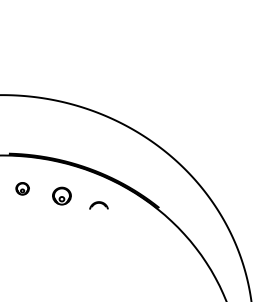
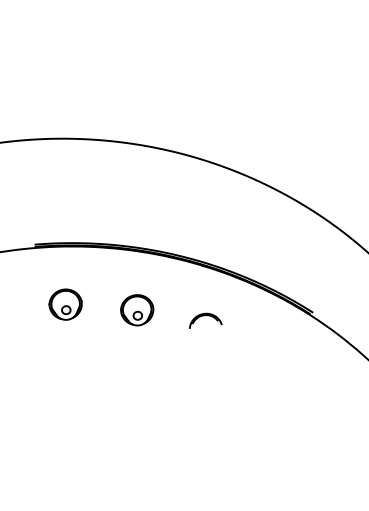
part: (22, 188) -> (65, 304), size x1.43

